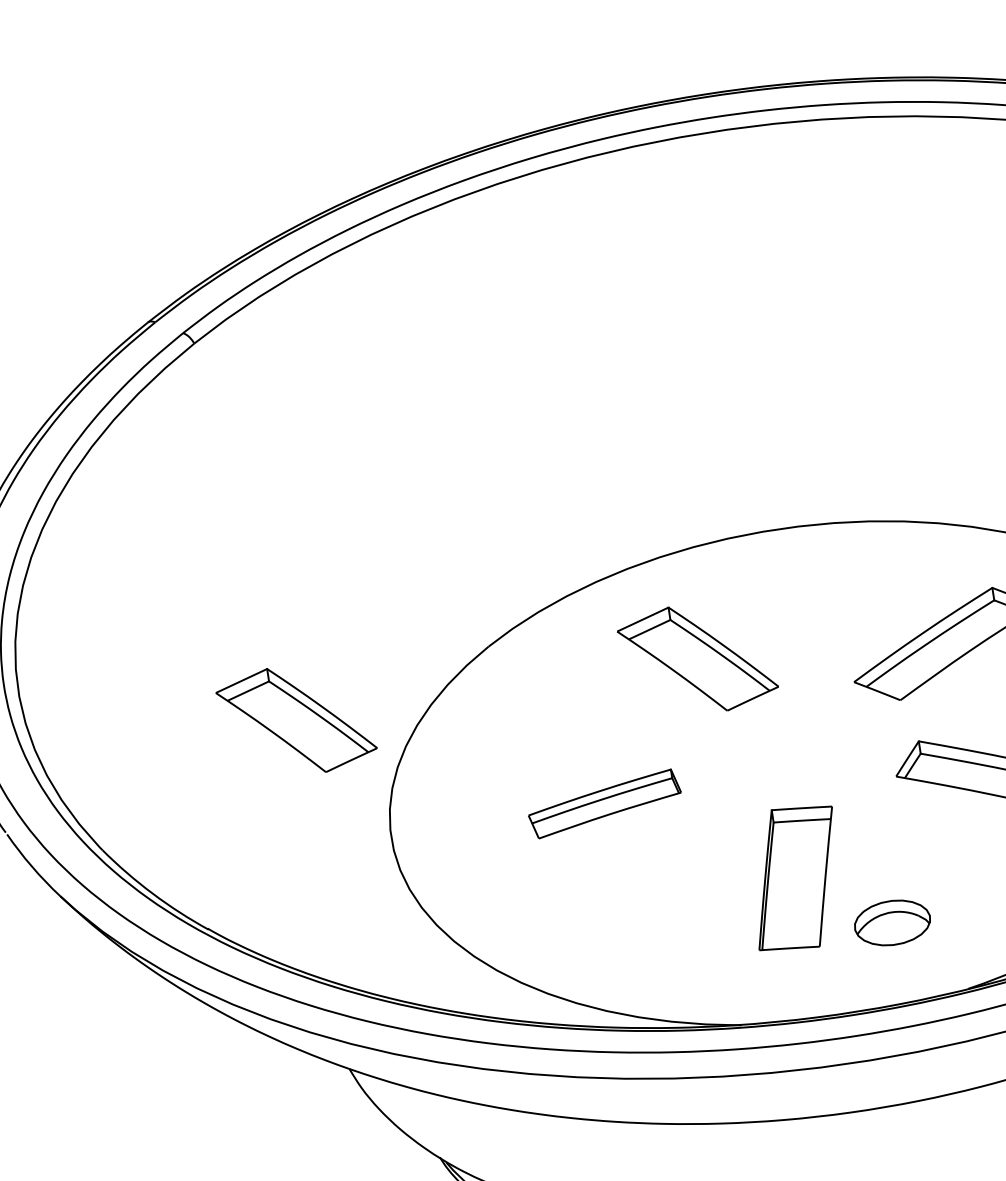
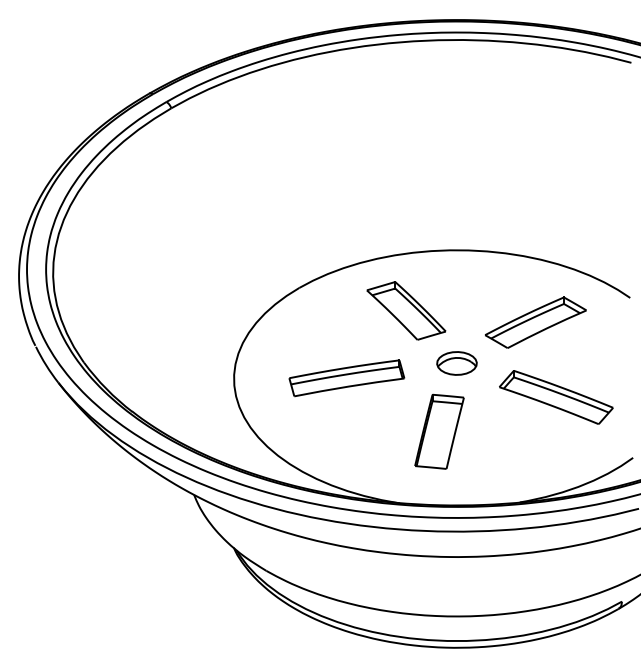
part: (296, 719) -> (194, 310), removed
part: (604, 804) -> (346, 378), size x1.43
part: (891, 923) -> (456, 363), moved

